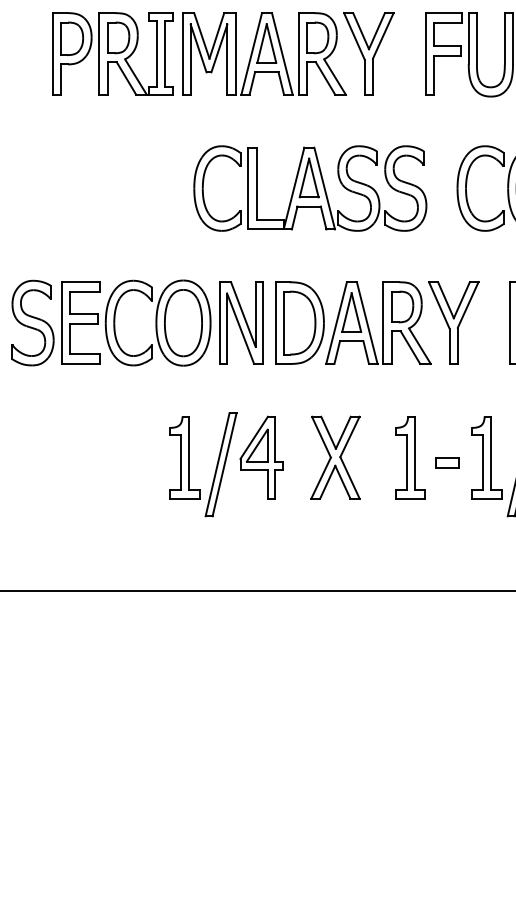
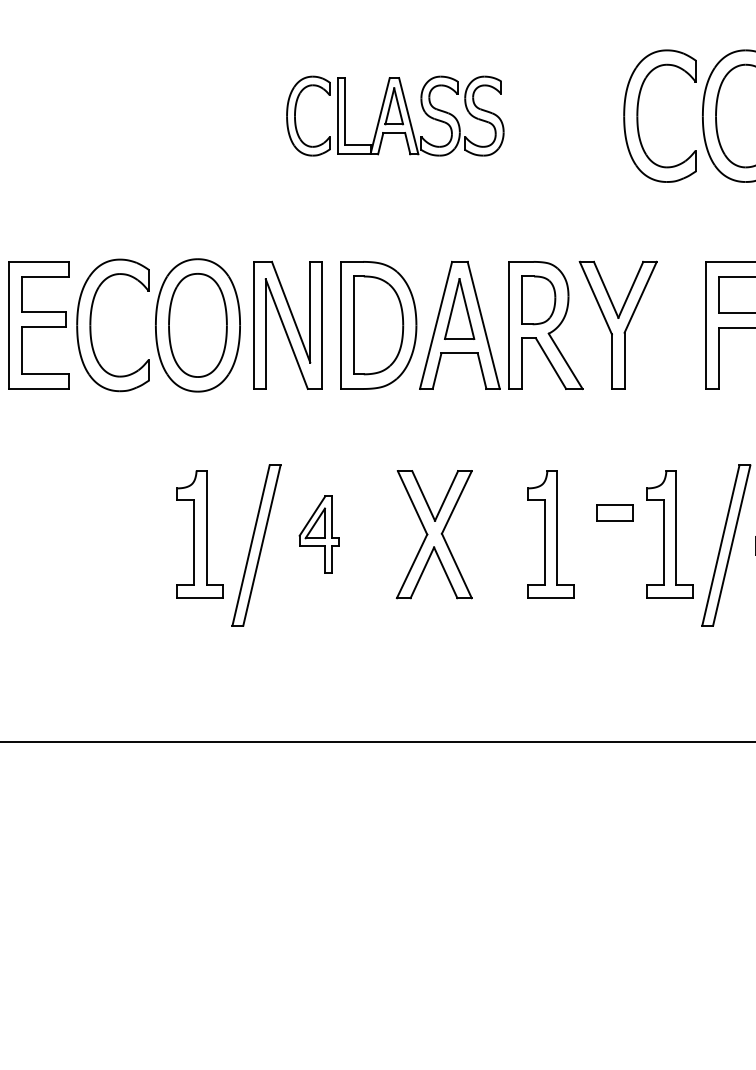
part: (310, 188) -> (395, 116), size x0.6
part: (261, 457) -> (319, 534), size x0.6
part: (447, 462) -> (614, 512), moved

